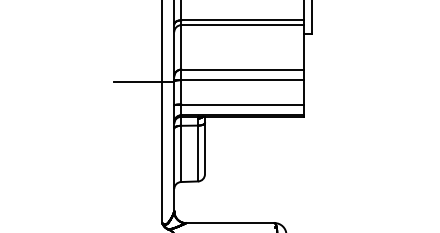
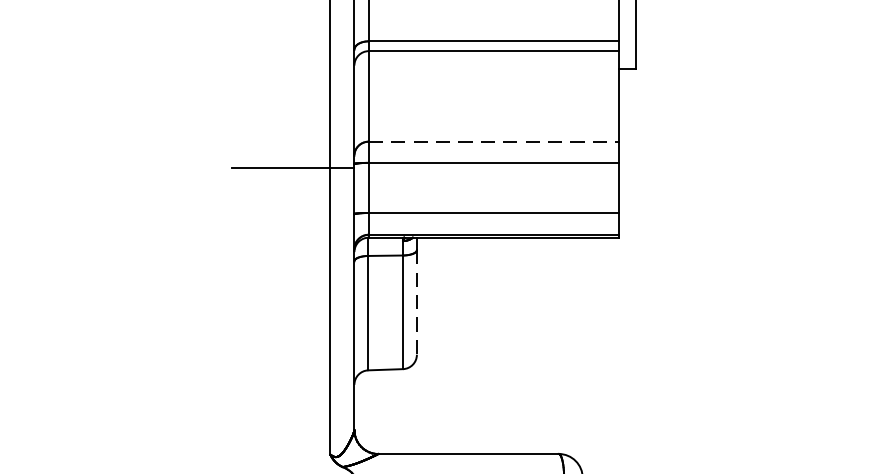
line: (243, 69) -> (495, 141), solid -> dashed
line: (204, 148) -> (415, 302), solid -> dashed

